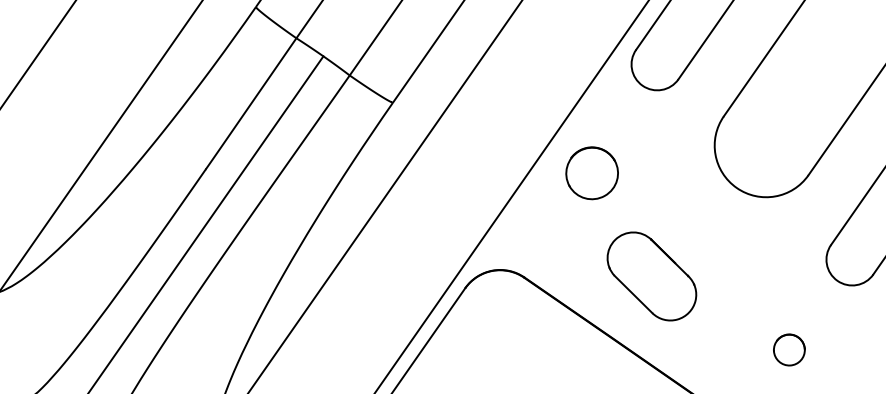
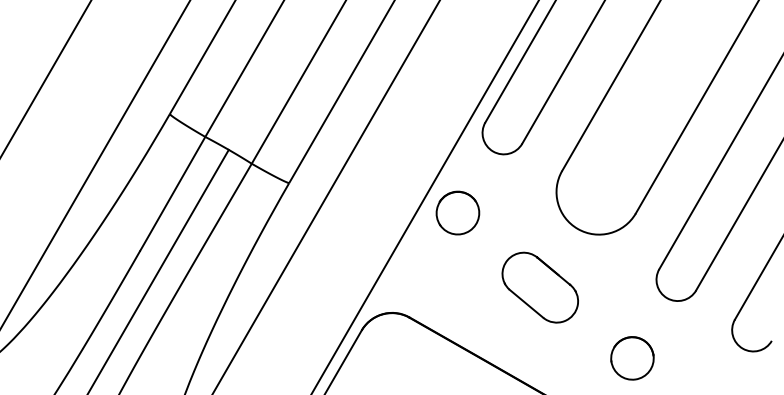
part: (591, 172) -> (457, 212), moved
part: (650, 276) -> (539, 287), moved
part: (789, 350) -> (632, 358), size x1.67

